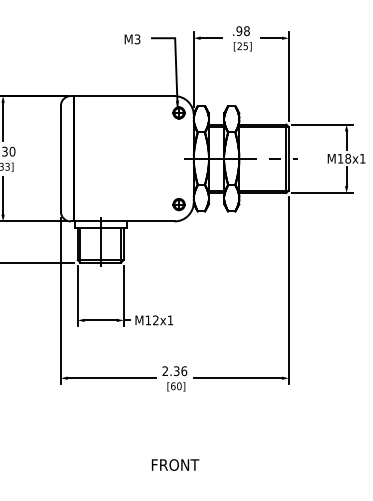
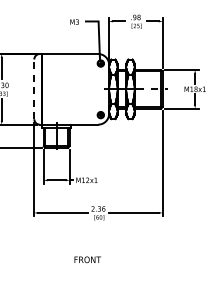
line: (61, 159) -> (34, 89), solid -> dashed
text: (174, 464) -> (87, 259), moved

